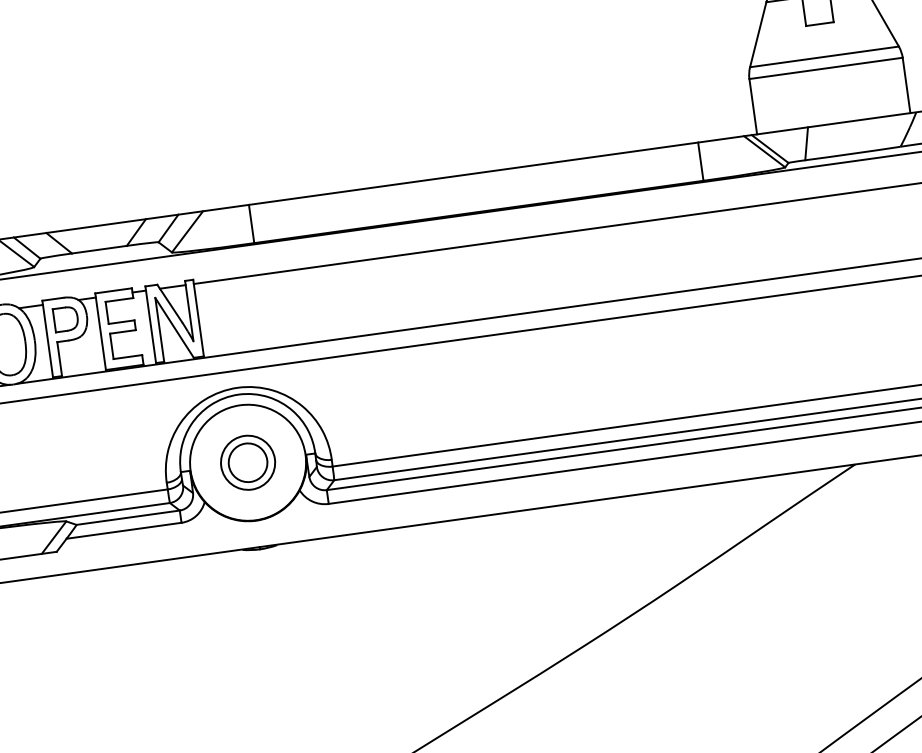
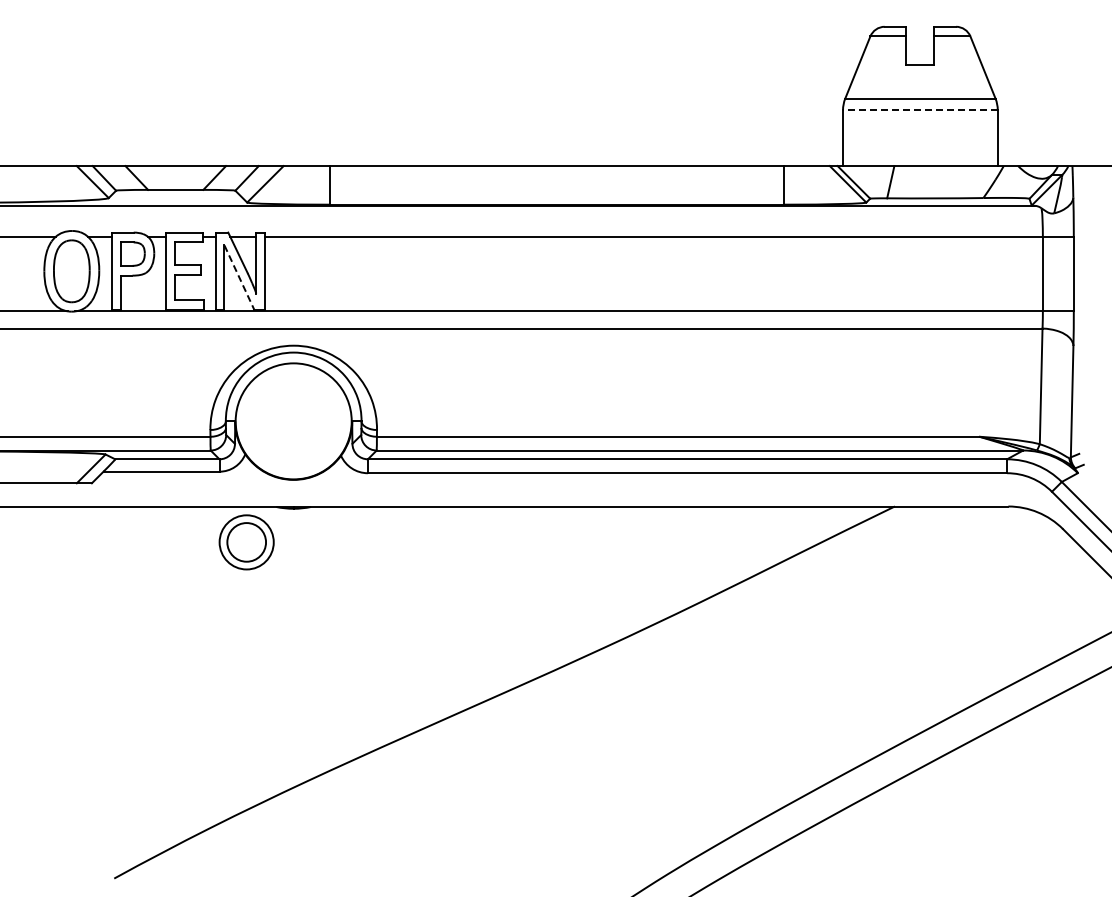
line: (825, 68) -> (919, 110), solid -> dashed
line: (174, 327) -> (239, 277), solid -> dashed
part: (247, 462) -> (246, 542), moved

